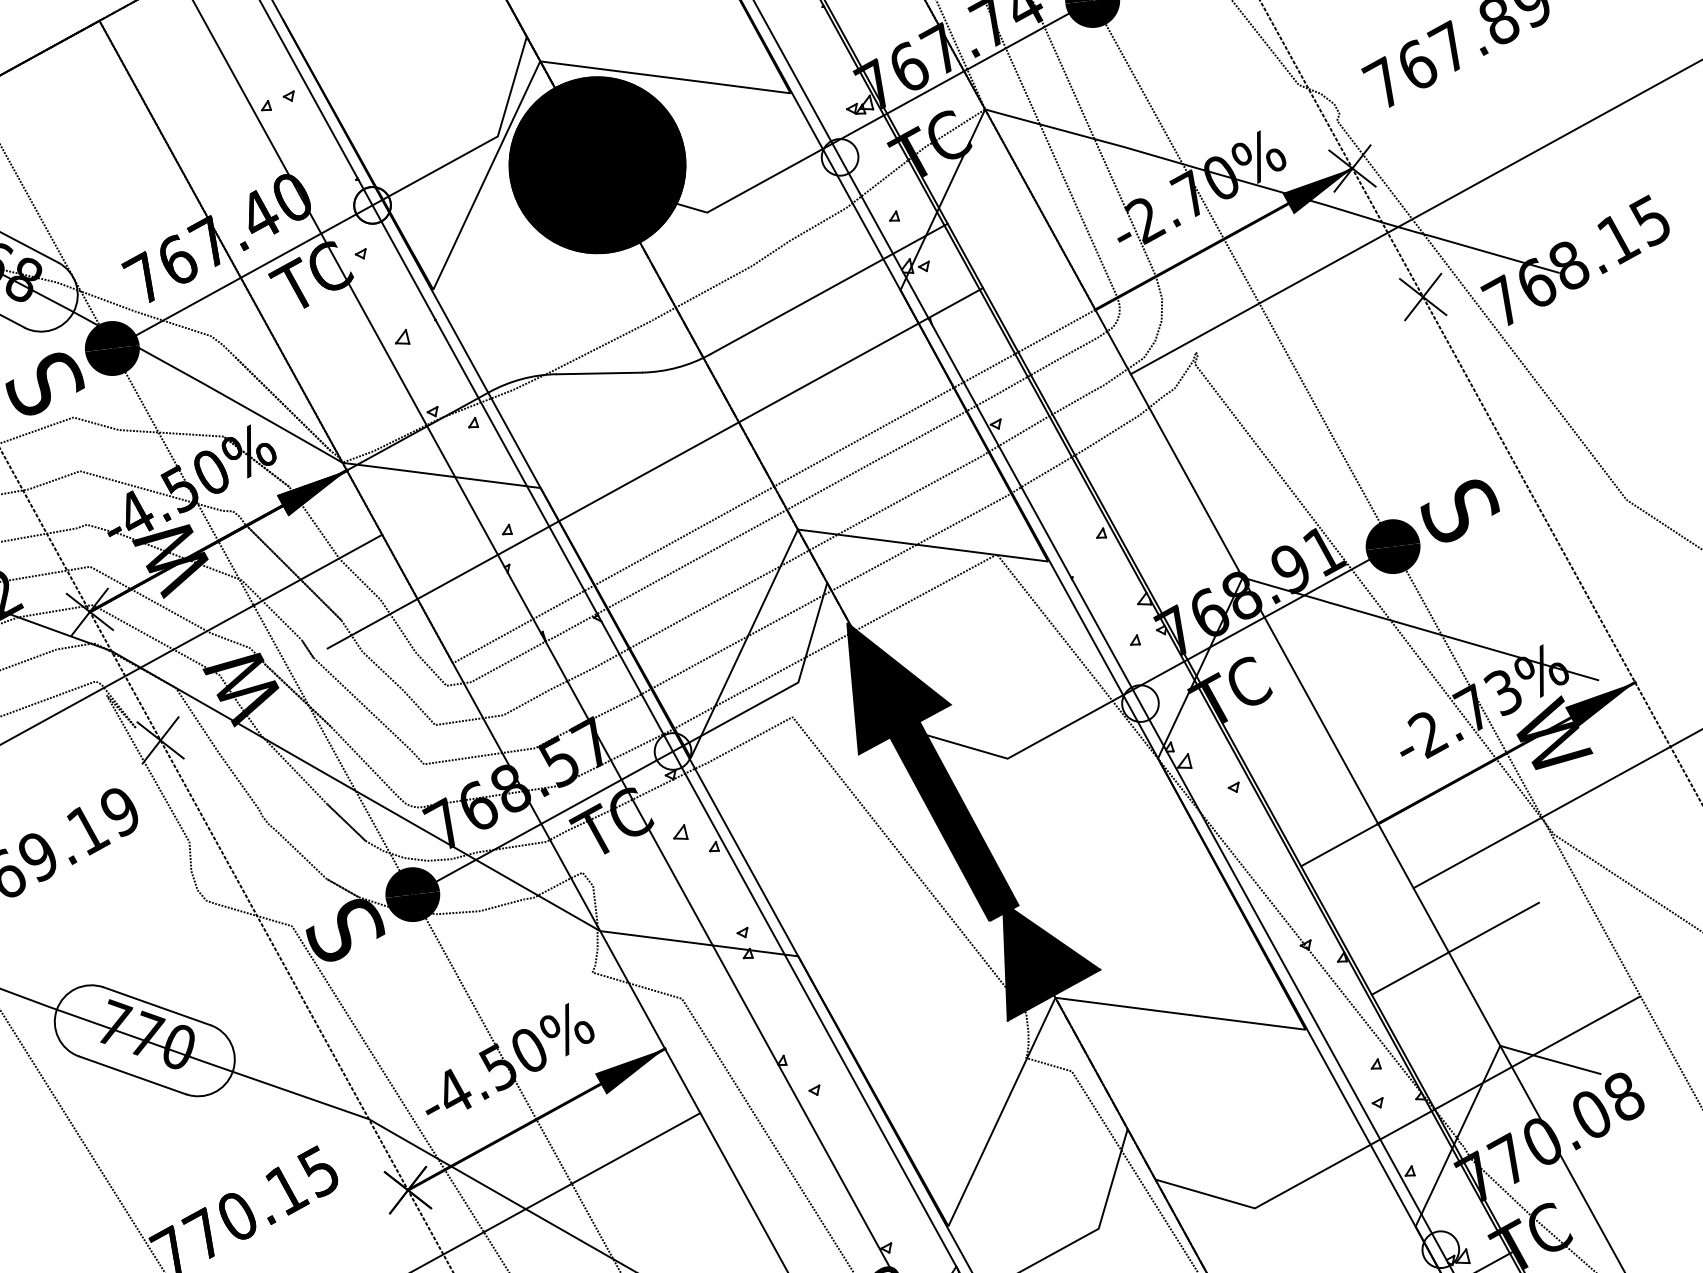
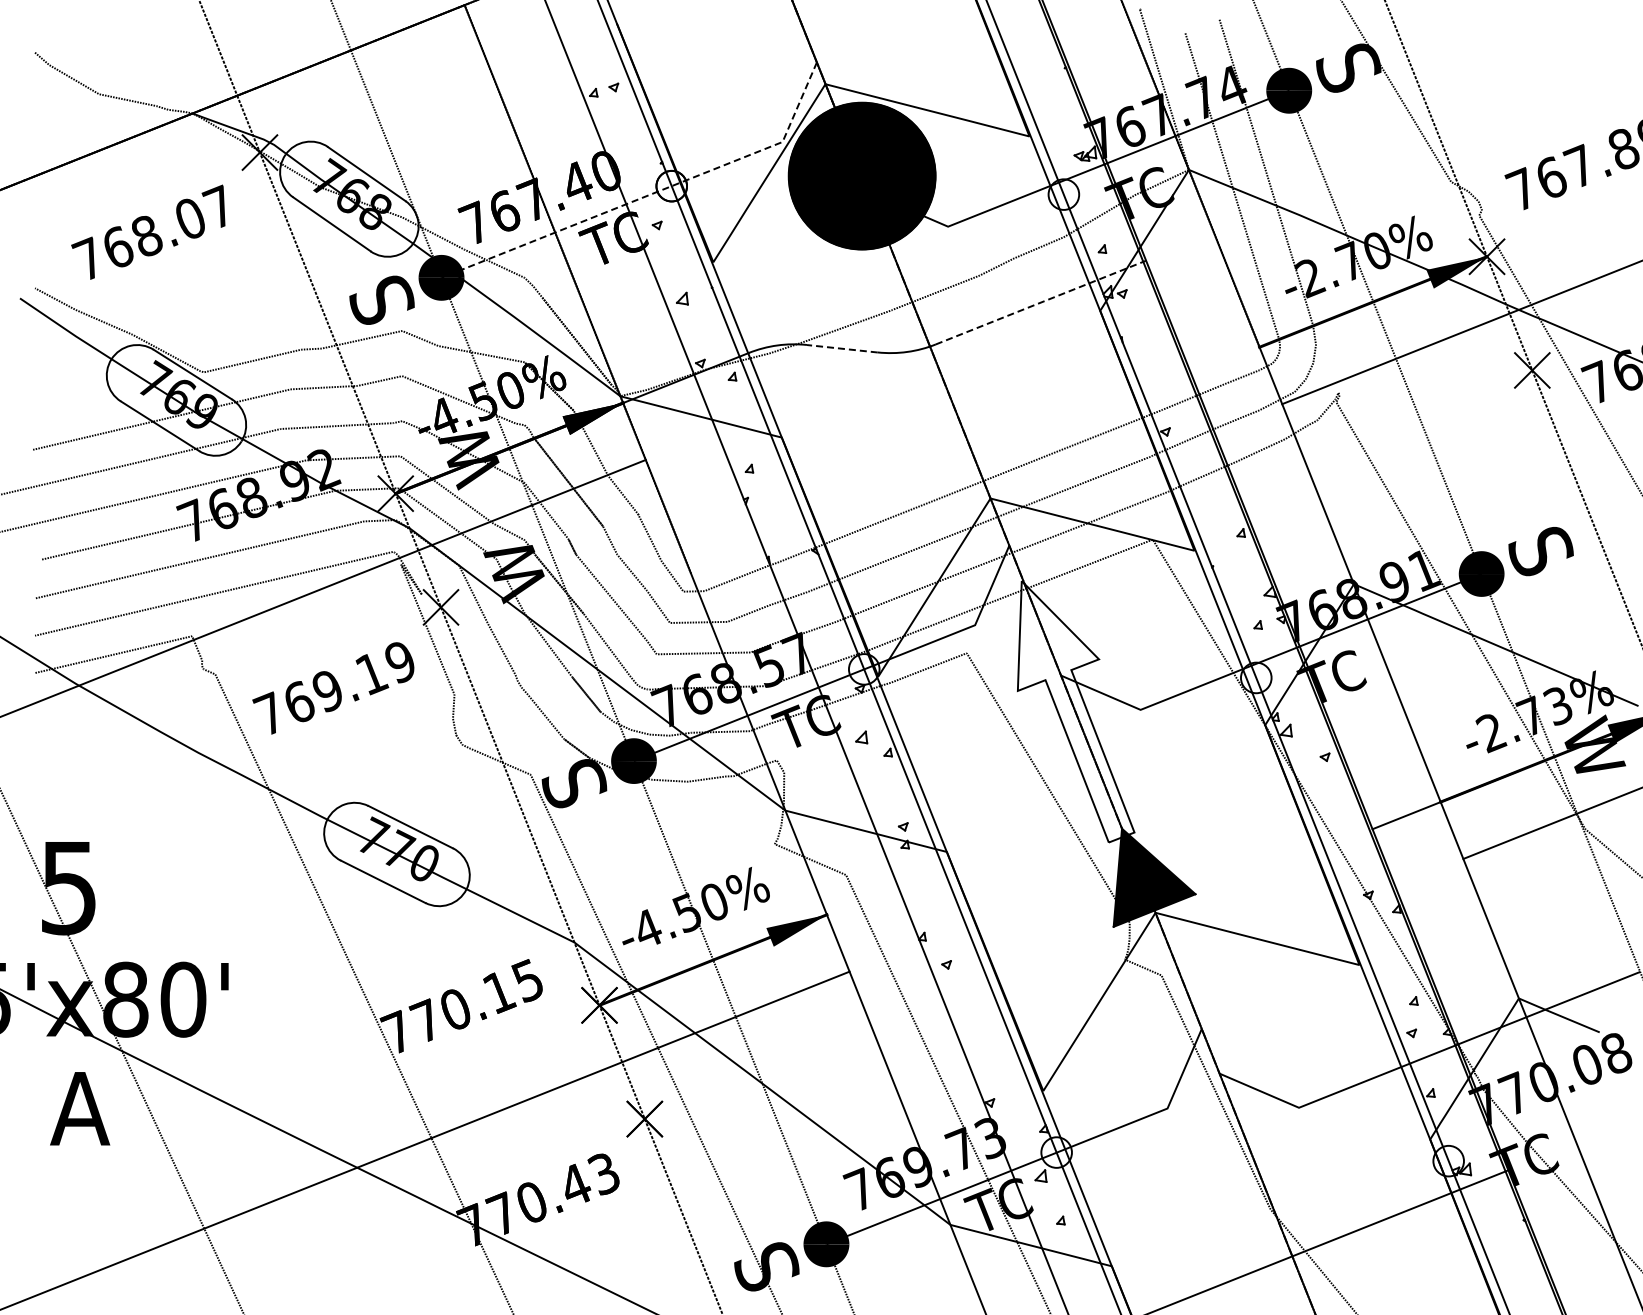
line: (350, 216) -> (652, 193), solid -> dashed
line: (829, 288) -> (1041, 302), solid -> dashed
line: (599, 373) -> (842, 348), solid -> dashed
line: (654, 467) -> (878, 432), removed
line: (774, 486) -> (975, 460), removed
fill: (930, 770) -> (1075, 711), removed
line: (1455, 948) -> (1491, 913), removed

